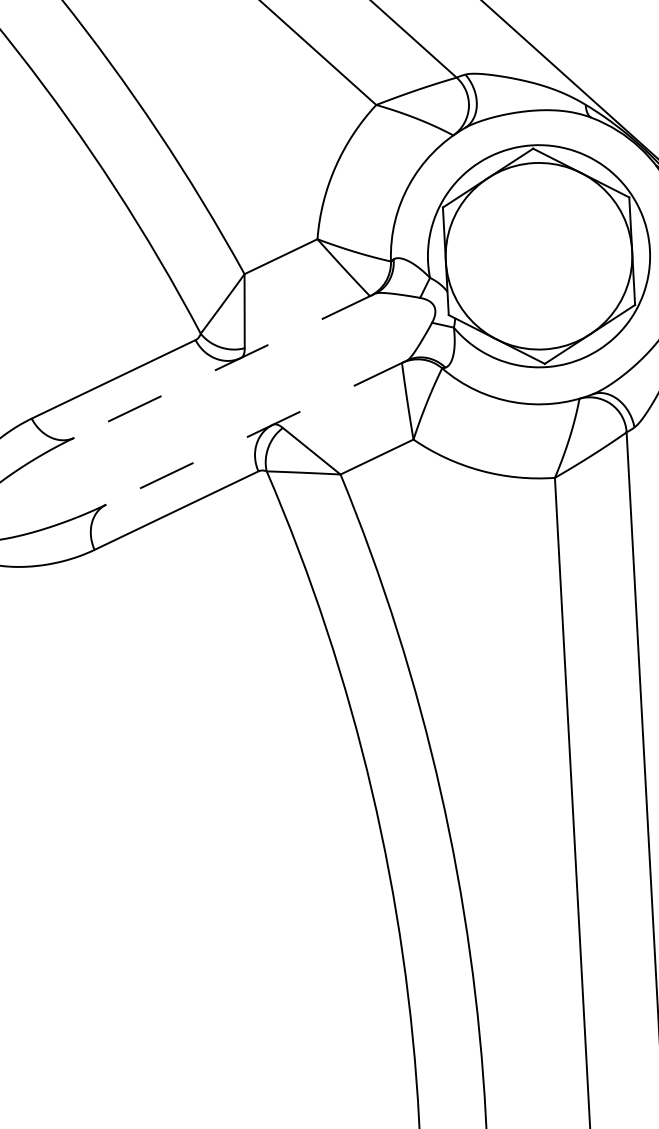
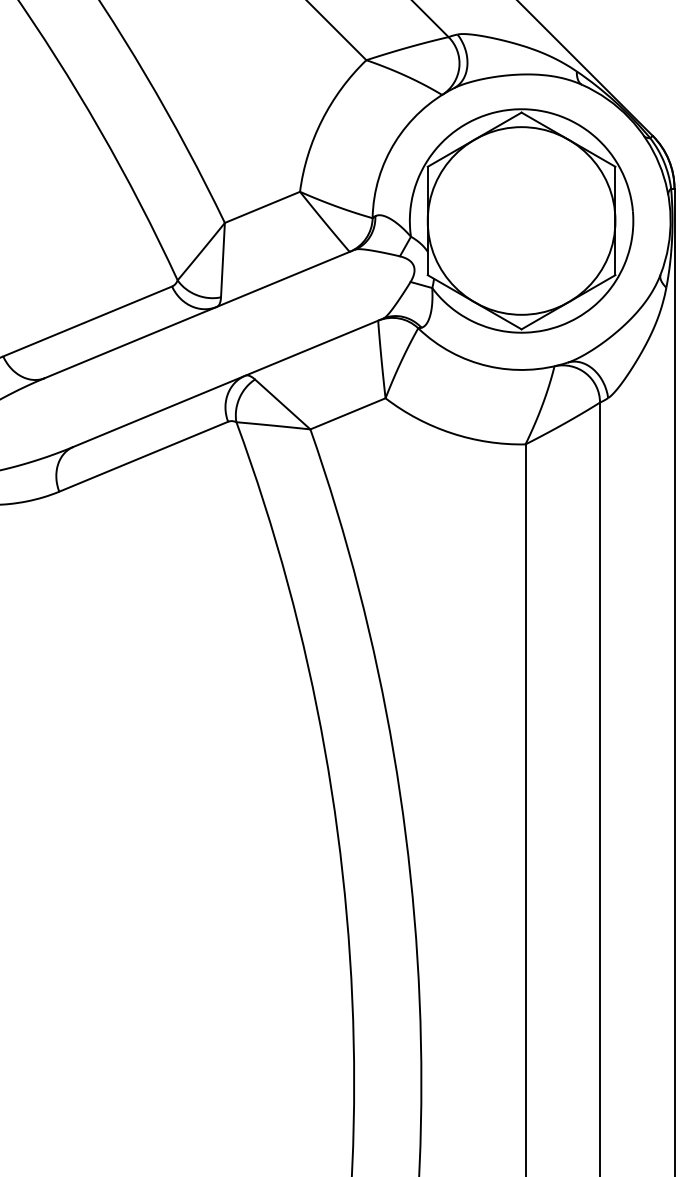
line: (225, 365) -> (200, 313), dashed -> solid
line: (256, 432) -> (228, 382), dashed -> solid

